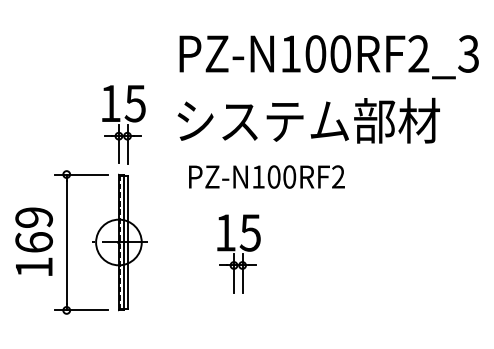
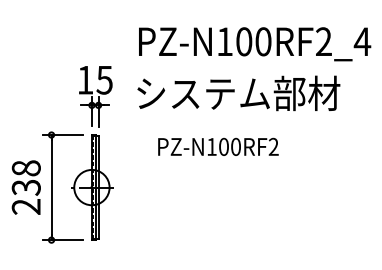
text: (468, 53) -> (362, 41), PZ-N100RF2_3 -> PZ-N100RF2_4
text: (267, 176) -> (218, 146), moved
text: (33, 242) -> (25, 187), 169 -> 238
part: (238, 254) -> (184, 196), removed

